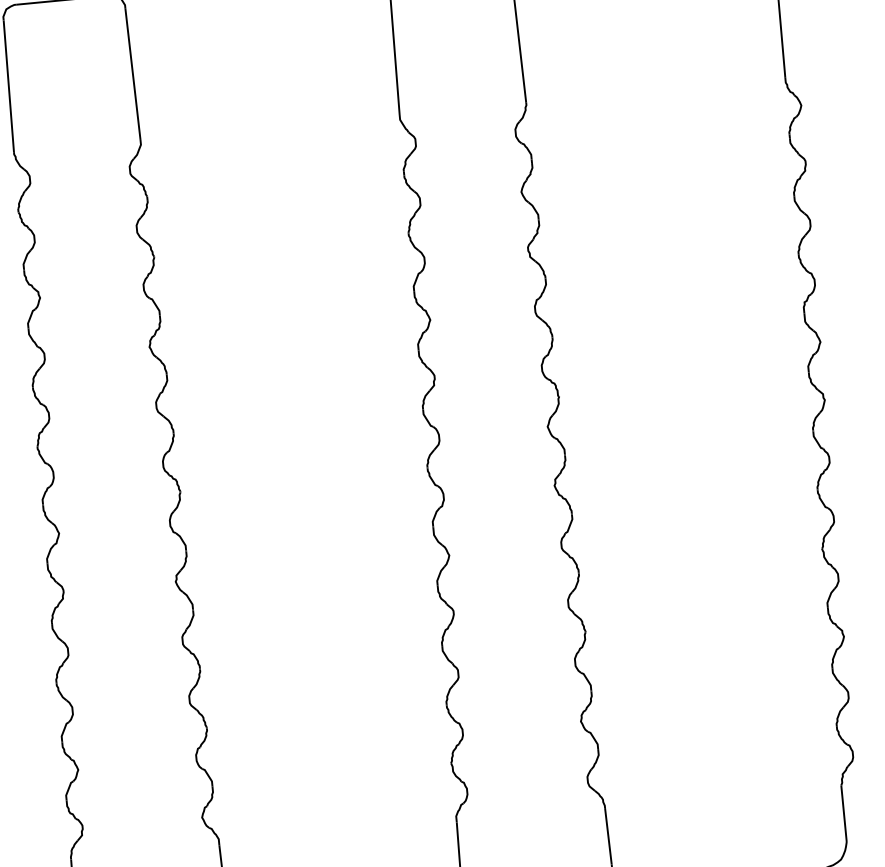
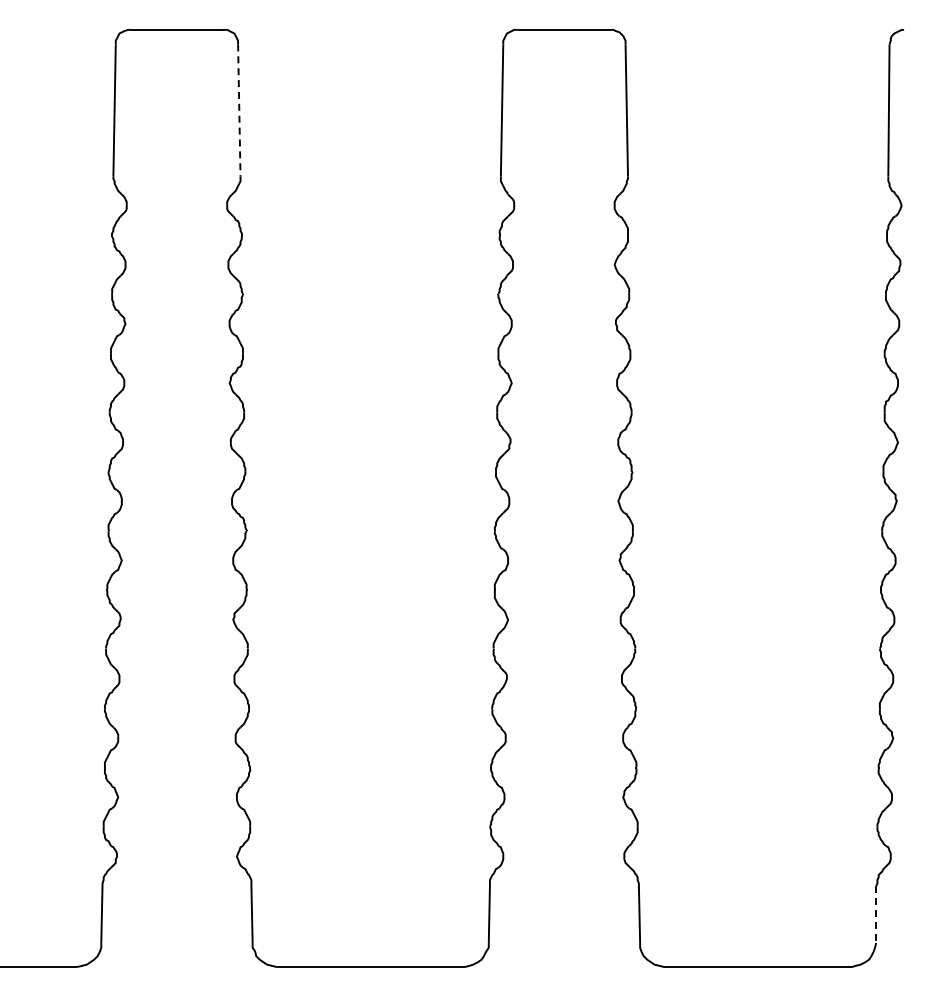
line: (133, 74) -> (239, 110), solid -> dashed
line: (844, 813) -> (876, 914), solid -> dashed

